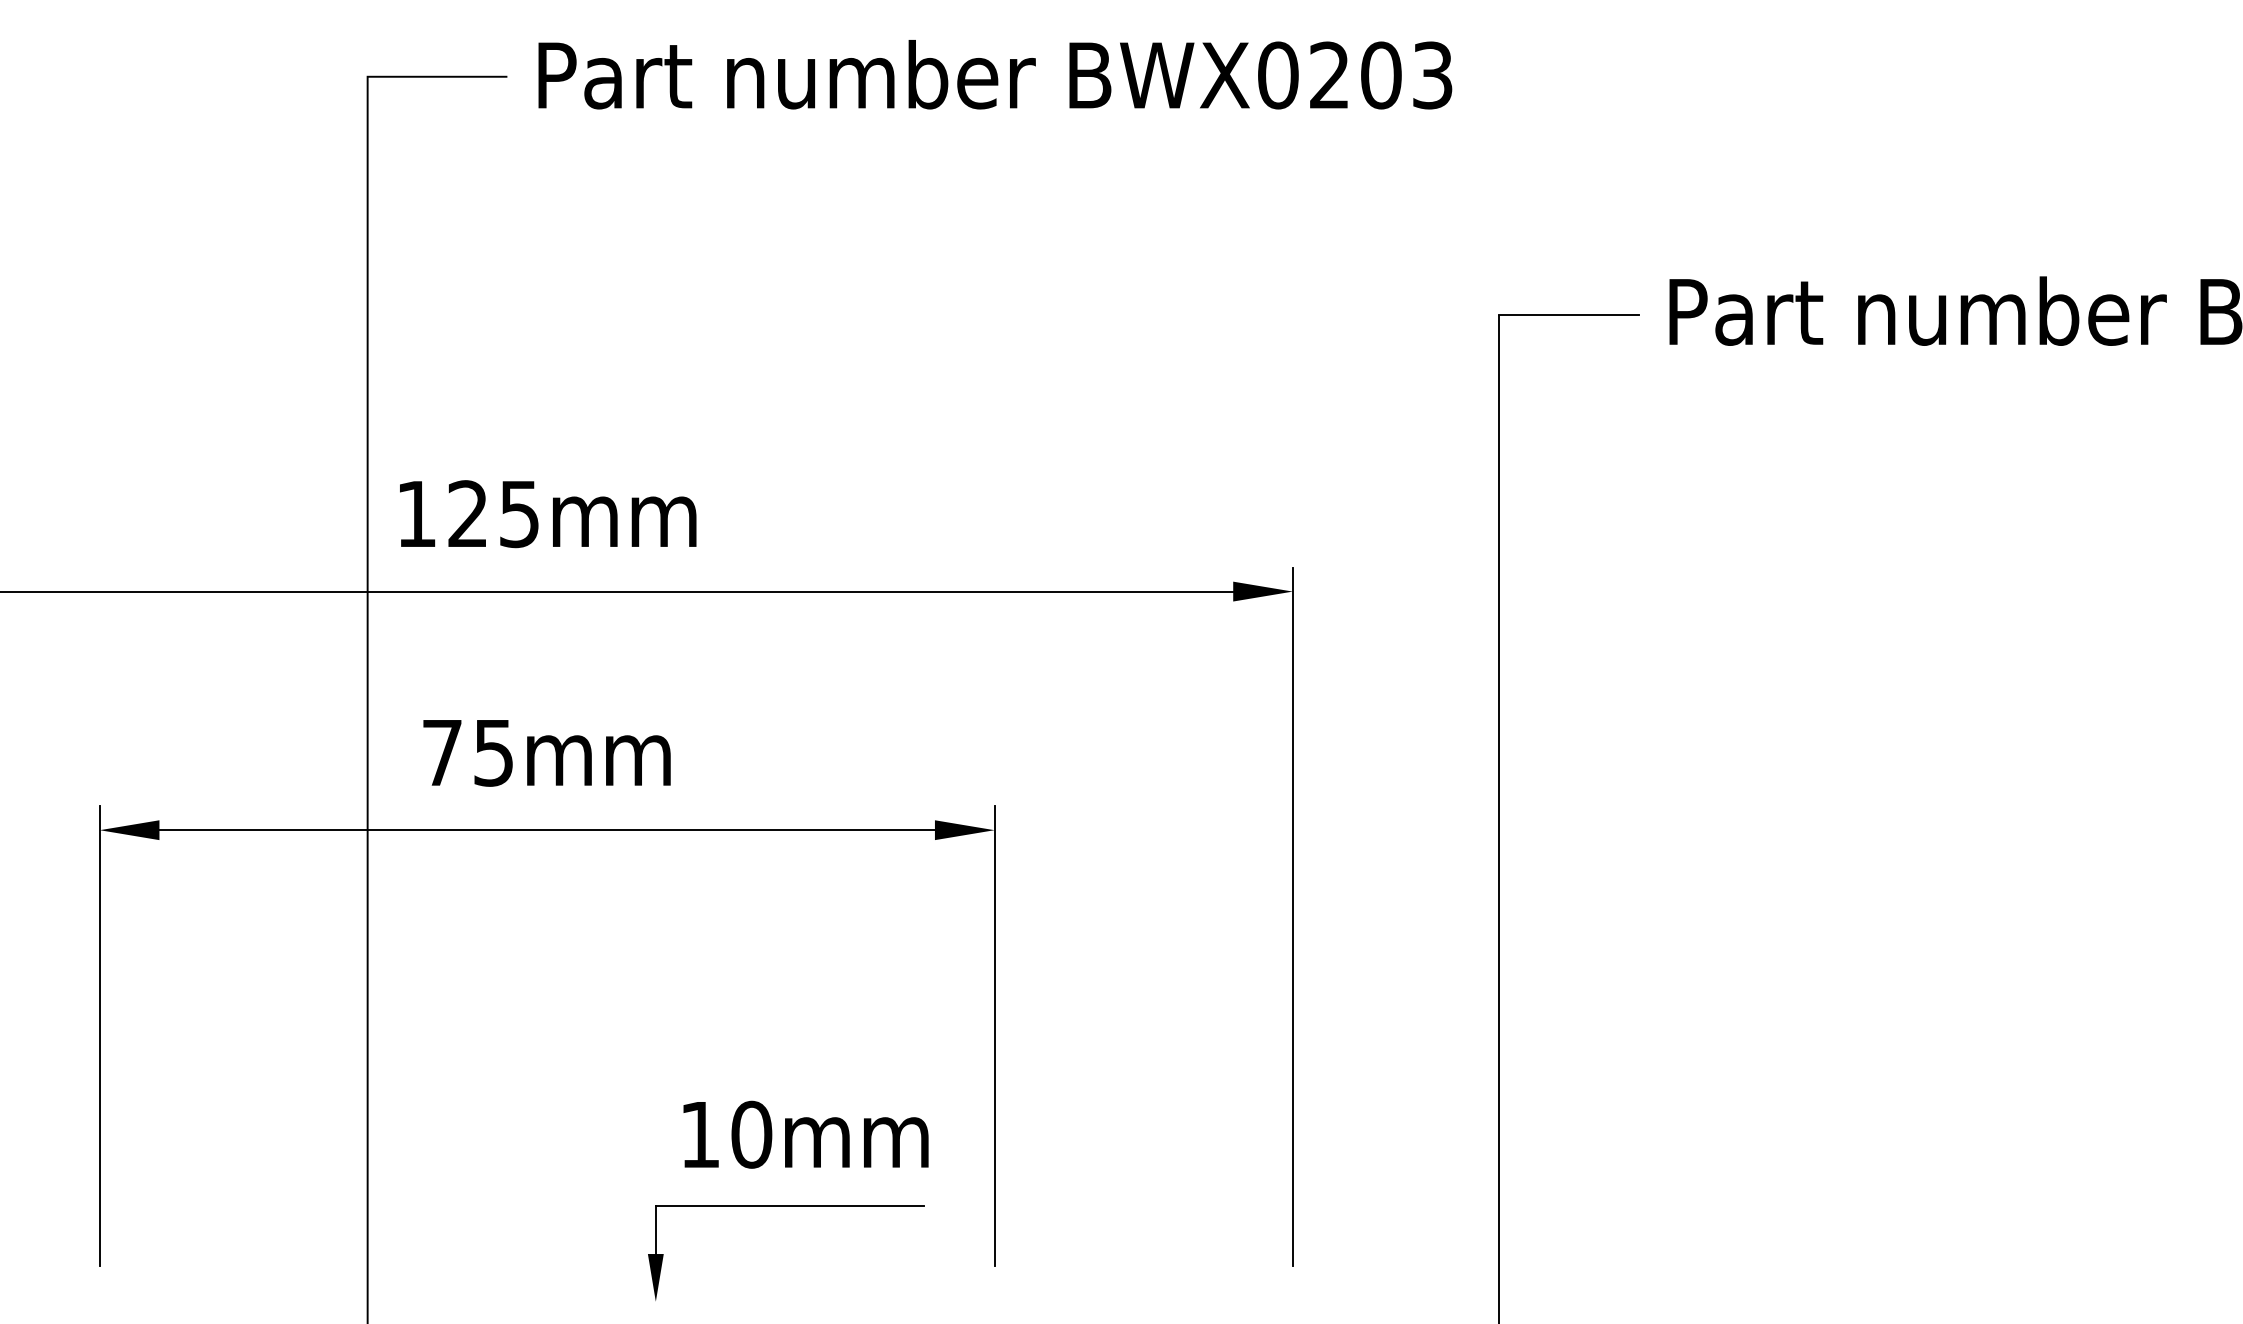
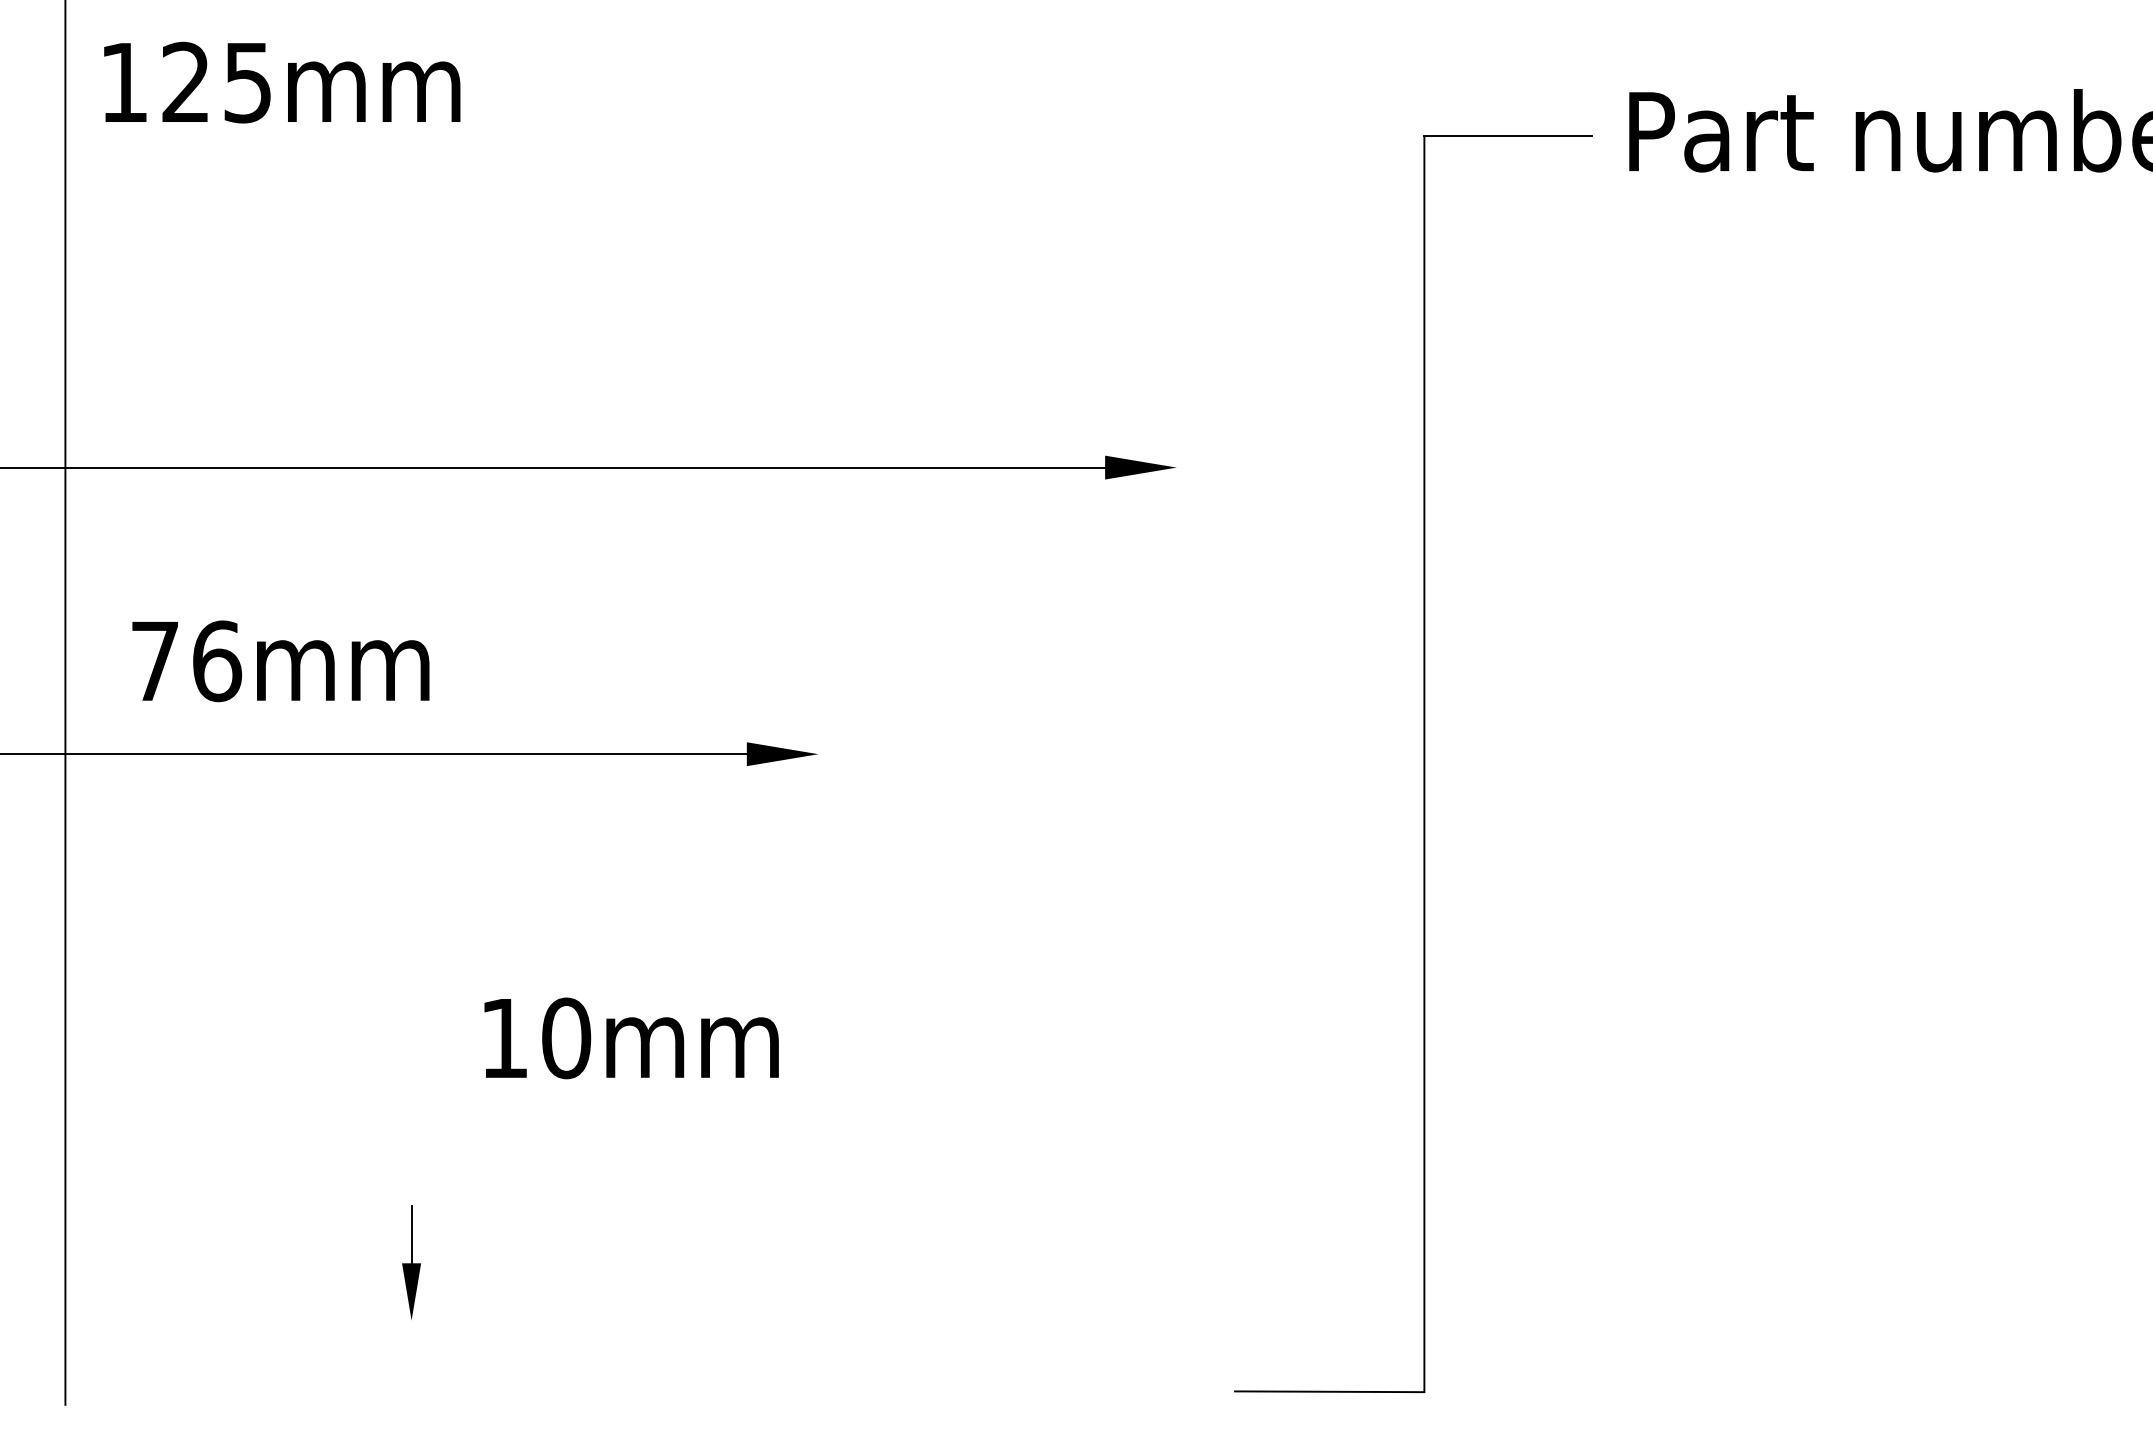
text: (548, 514) -> (282, 83), moved
text: (494, 752) -> (217, 660), 75mm -> 76mm
line: (1292, 916) -> (1176, 857), removed
line: (994, 1036) -> (818, 1002), removed
text: (805, 1134) -> (631, 1038), moved
line: (789, 1206) -> (572, 1206), removed

